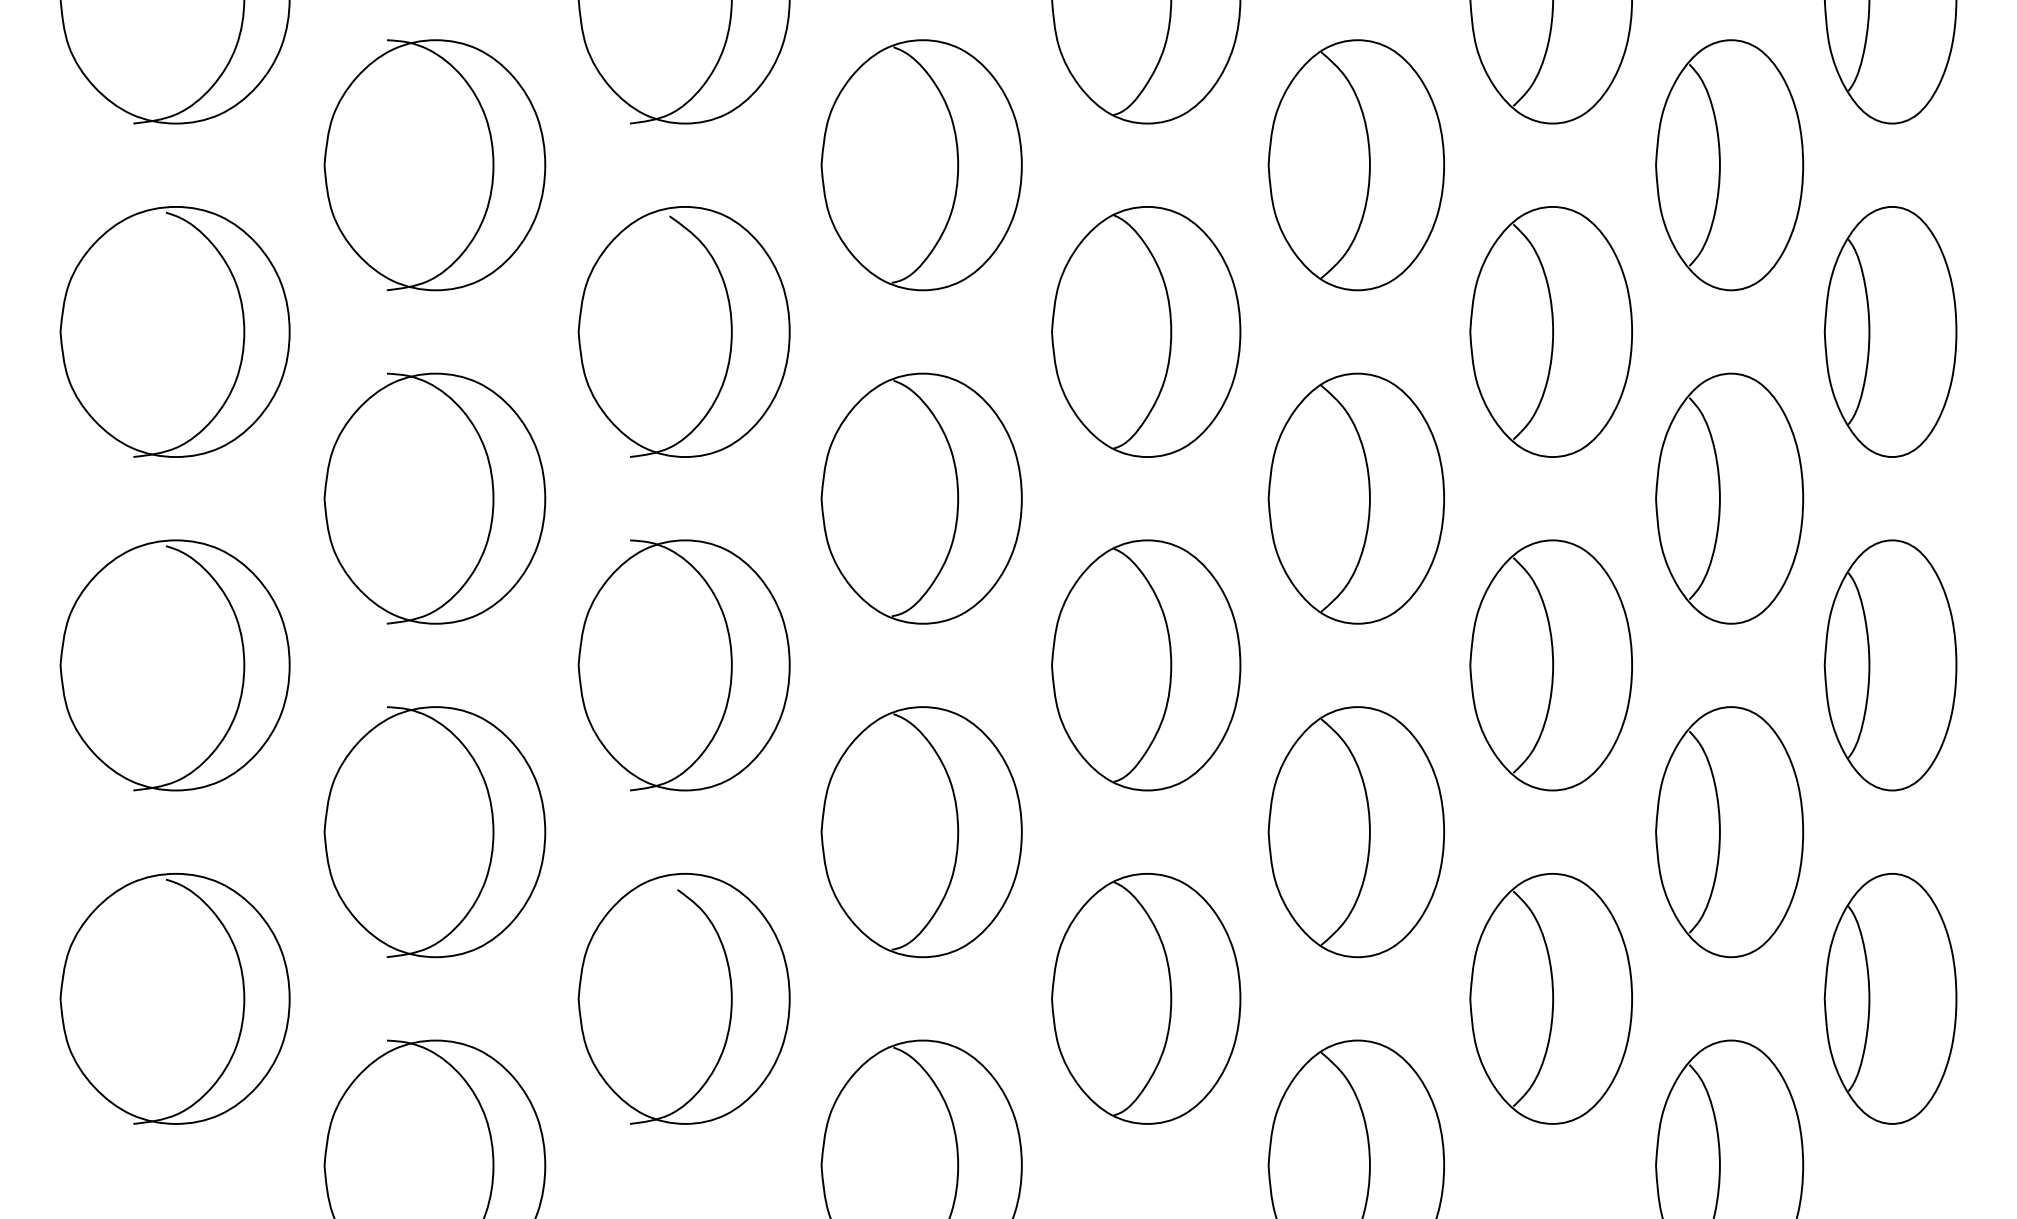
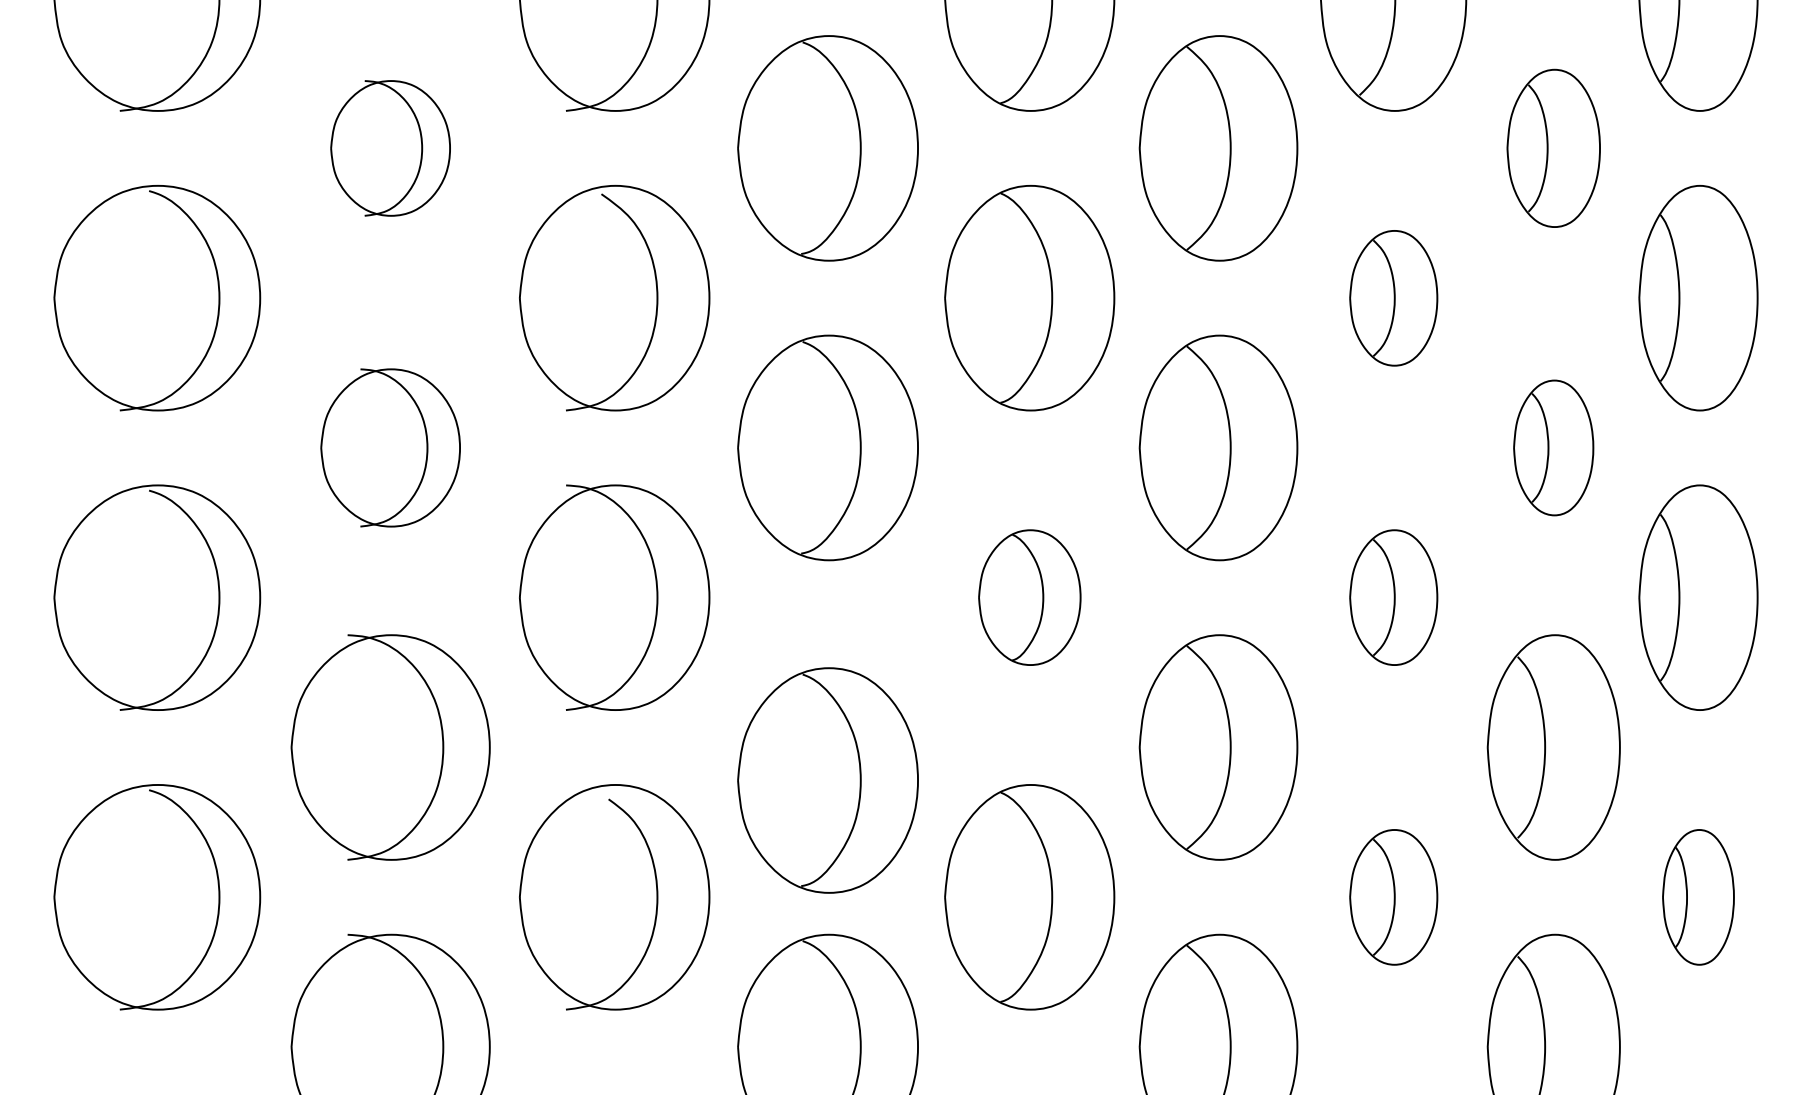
part: (434, 165) -> (390, 148), size x0.6
part: (1729, 165) -> (1553, 148), size x0.7
part: (1551, 332) -> (1393, 298), size x0.6
part: (434, 498) -> (390, 447), size x0.7
part: (1729, 498) -> (1553, 447), size x0.6
part: (1145, 665) -> (1029, 597), size x0.6
part: (1551, 665) -> (1393, 597), size x0.6
part: (921, 832) -> (827, 780), moved
part: (1551, 999) -> (1393, 897), size x0.6
part: (1890, 999) -> (1698, 897), size x0.6

